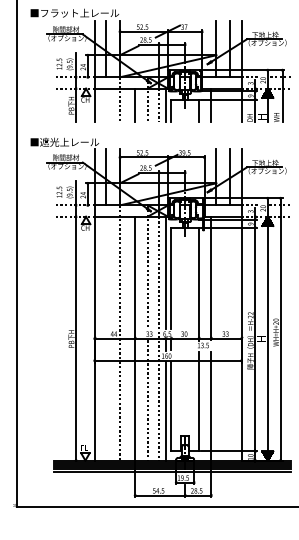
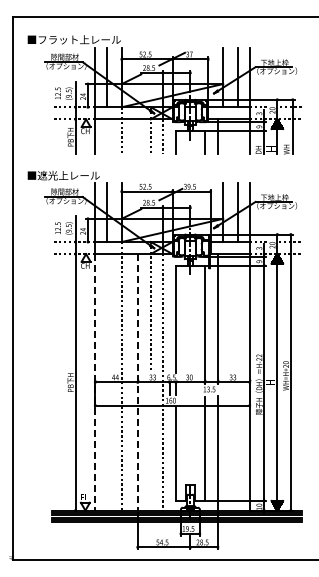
line: (134, 105) -> (137, 136), removed
line: (165, 105) -> (169, 136), removed
line: (165, 273) -> (169, 313), removed
line: (95, 338) -> (95, 382), solid -> dashed
line: (134, 338) -> (137, 382), solid -> dashed
line: (147, 399) -> (150, 446), removed
line: (165, 411) -> (169, 458), removed

